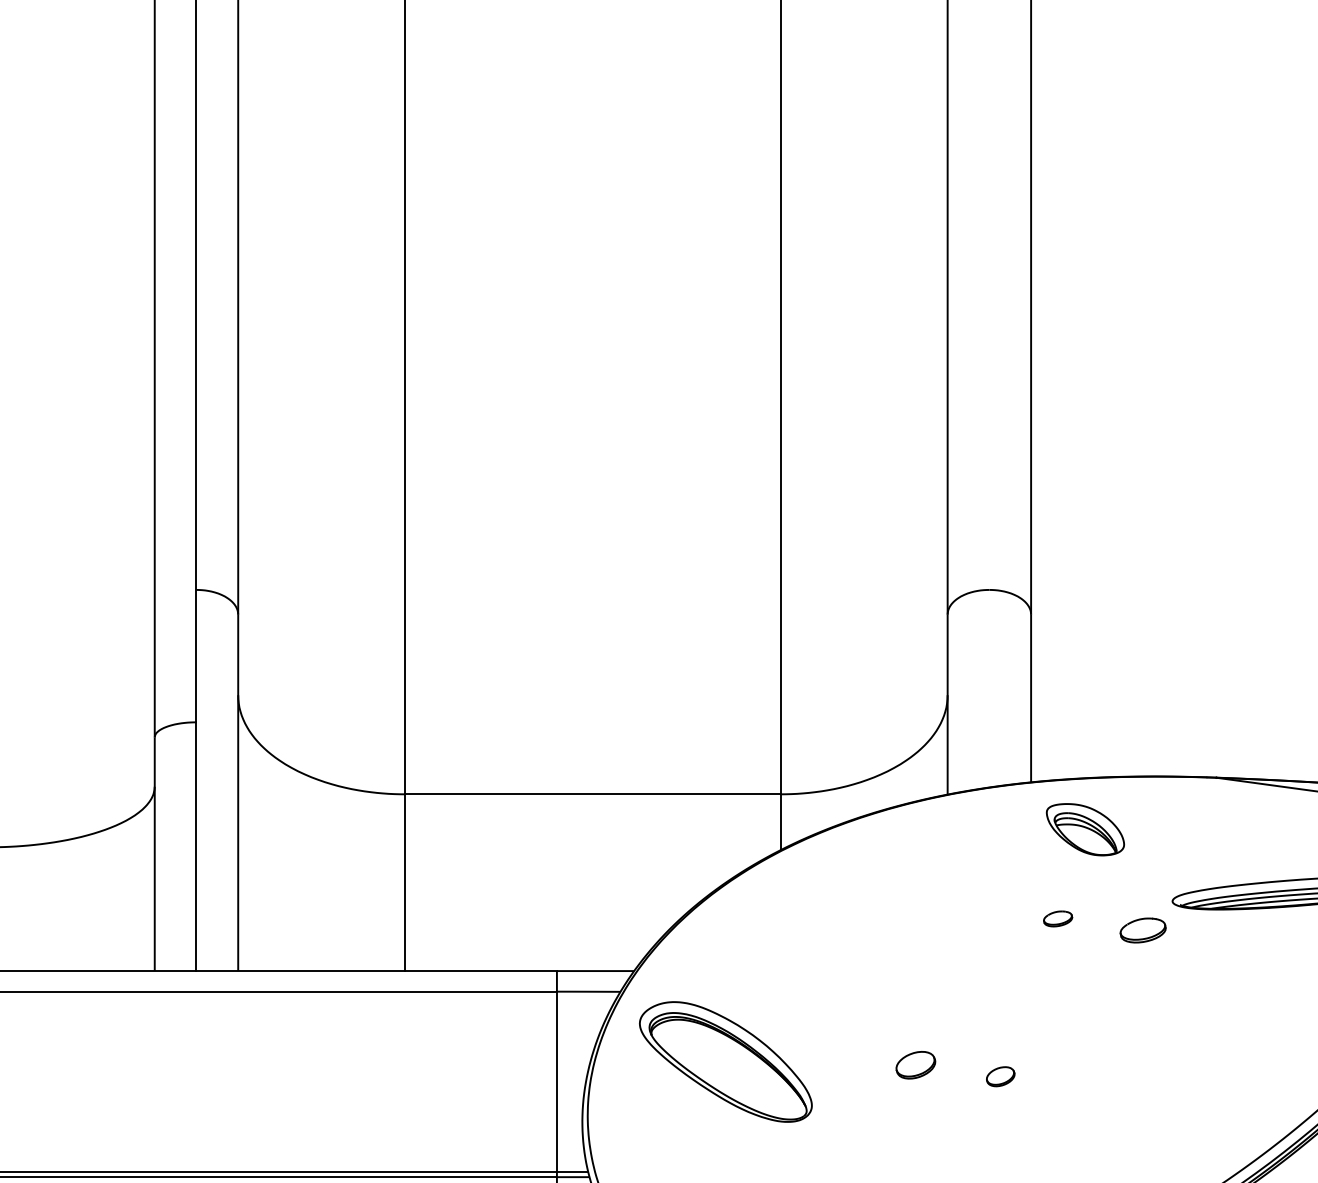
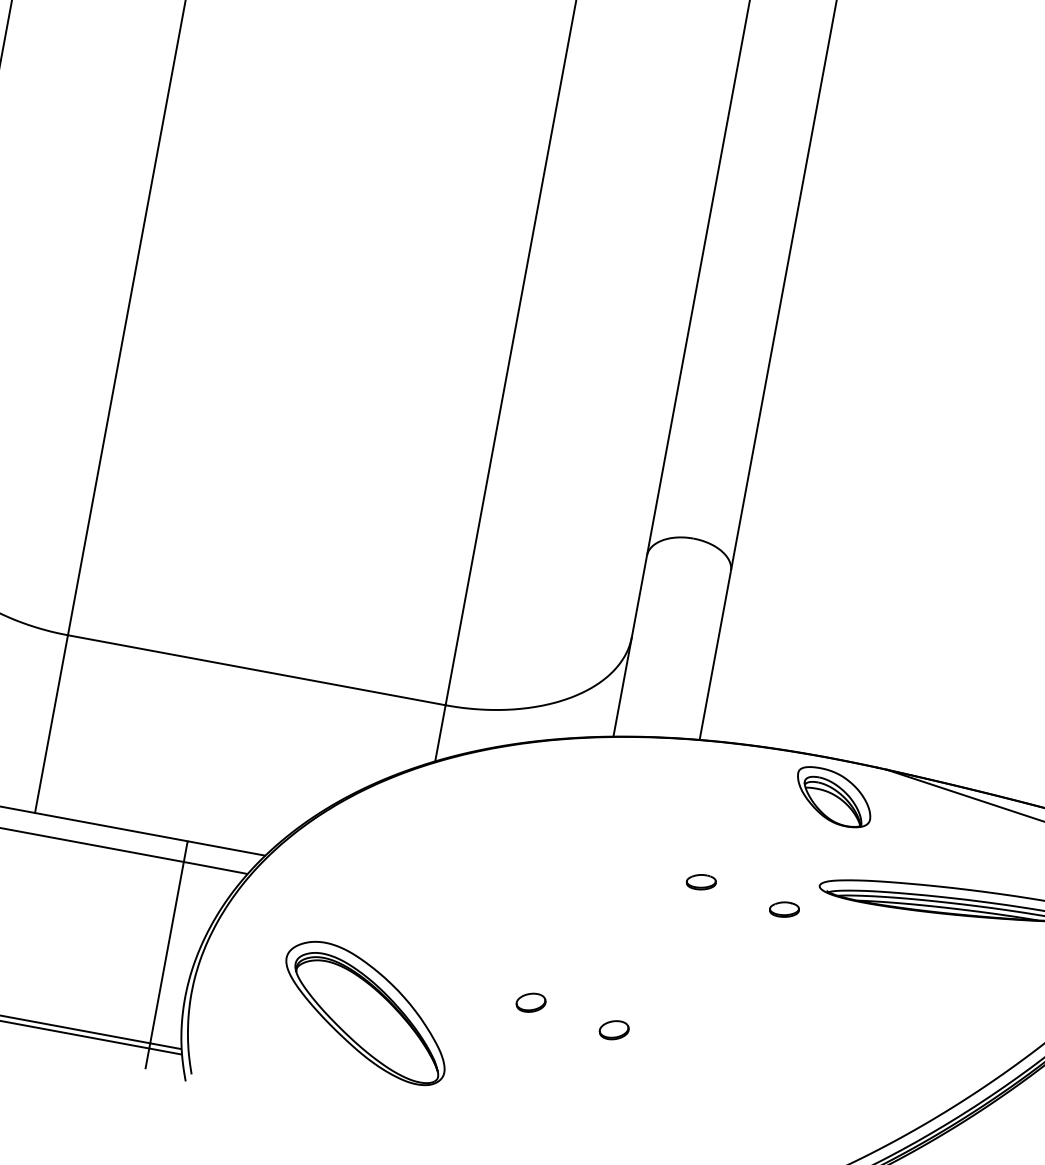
part: (1085, 829) -> (834, 797), moved
part: (1142, 930) -> (784, 909), size x0.62
part: (725, 1061) -> (365, 1012), moved
part: (915, 1064) -> (530, 1002), size x0.71

